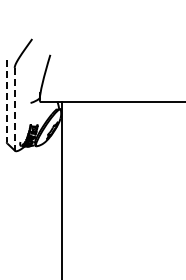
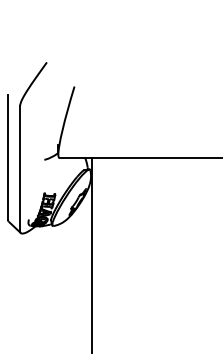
line: (6, 101) -> (7, 157), dashed -> solid
line: (14, 108) -> (19, 168), dashed -> solid

